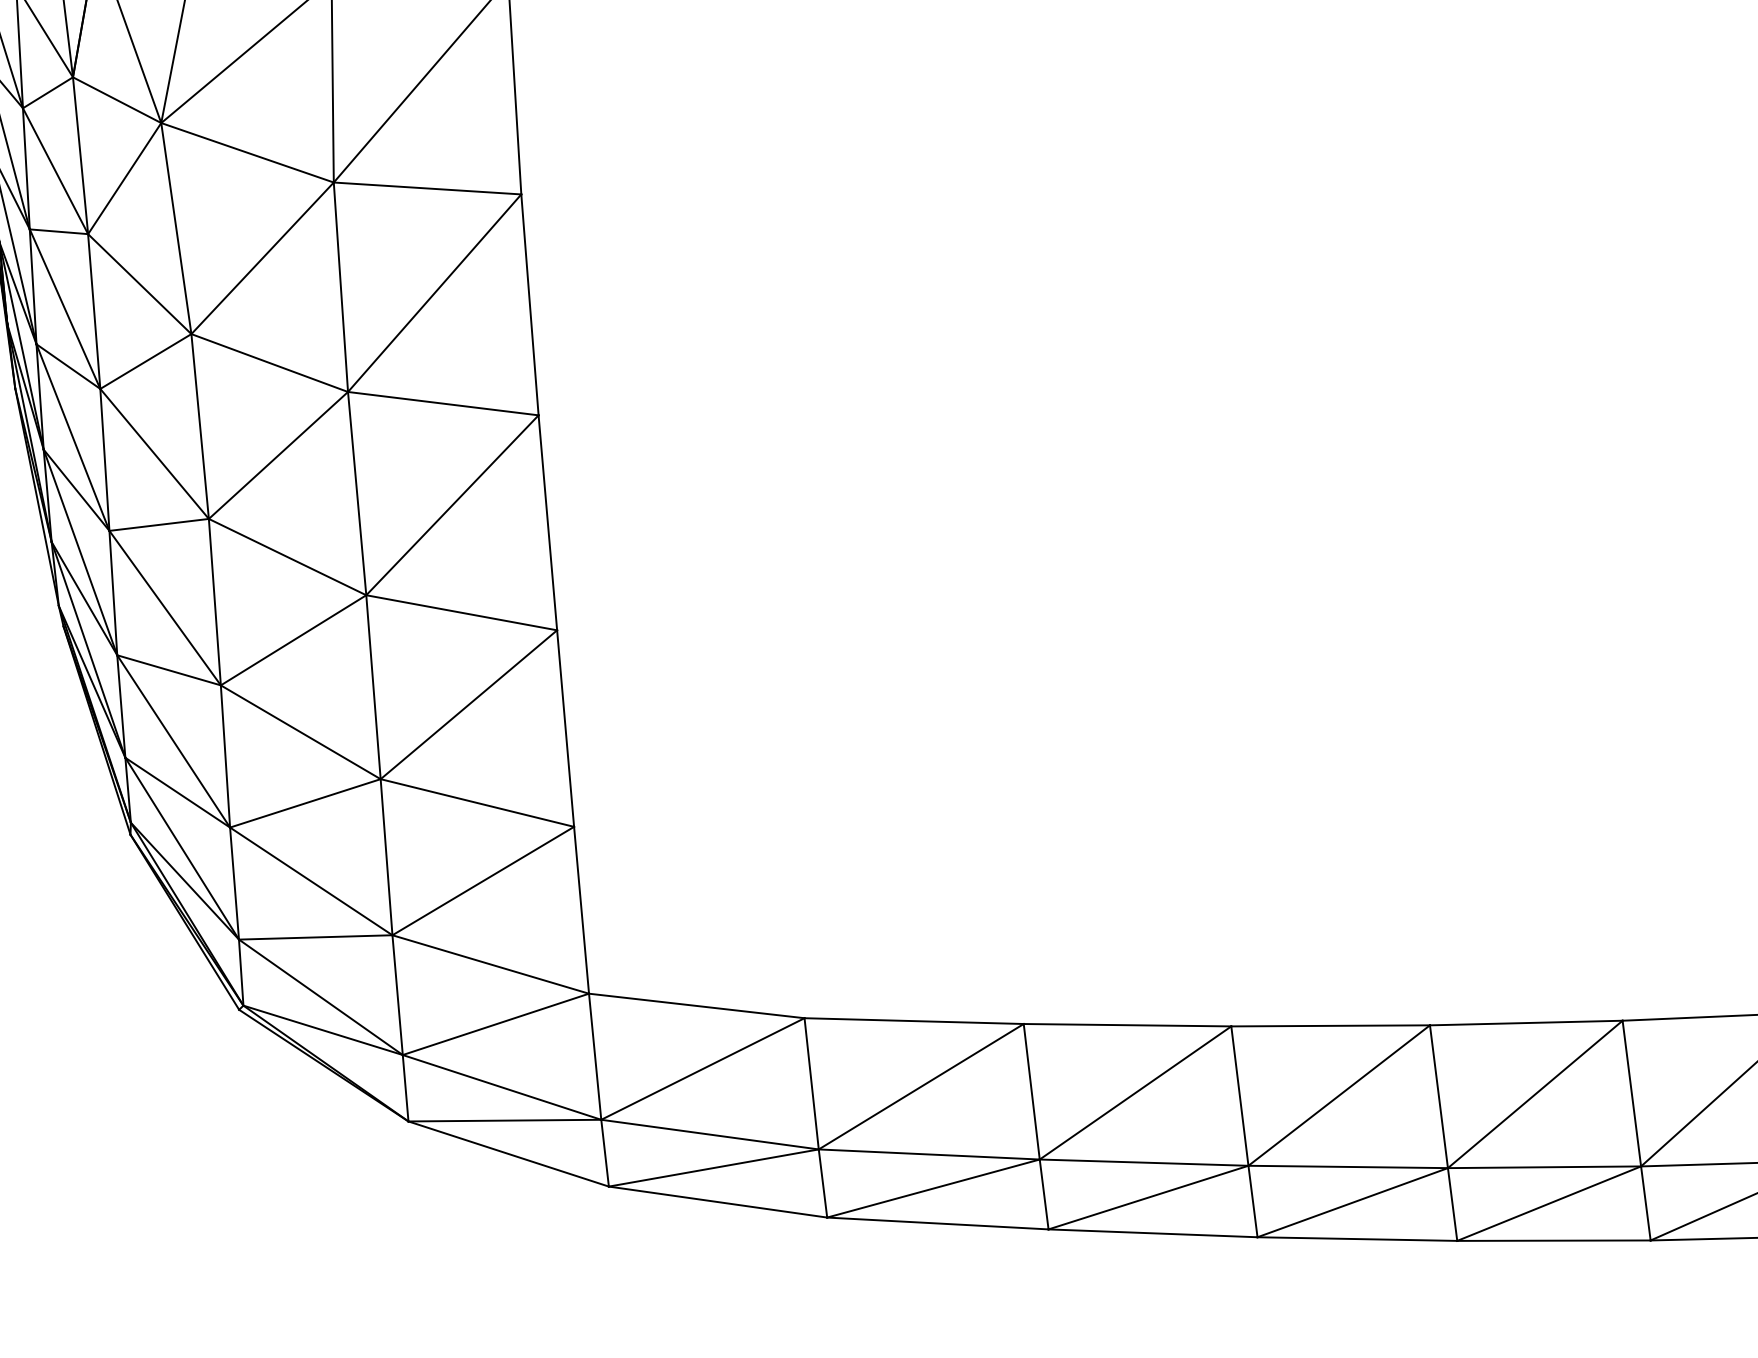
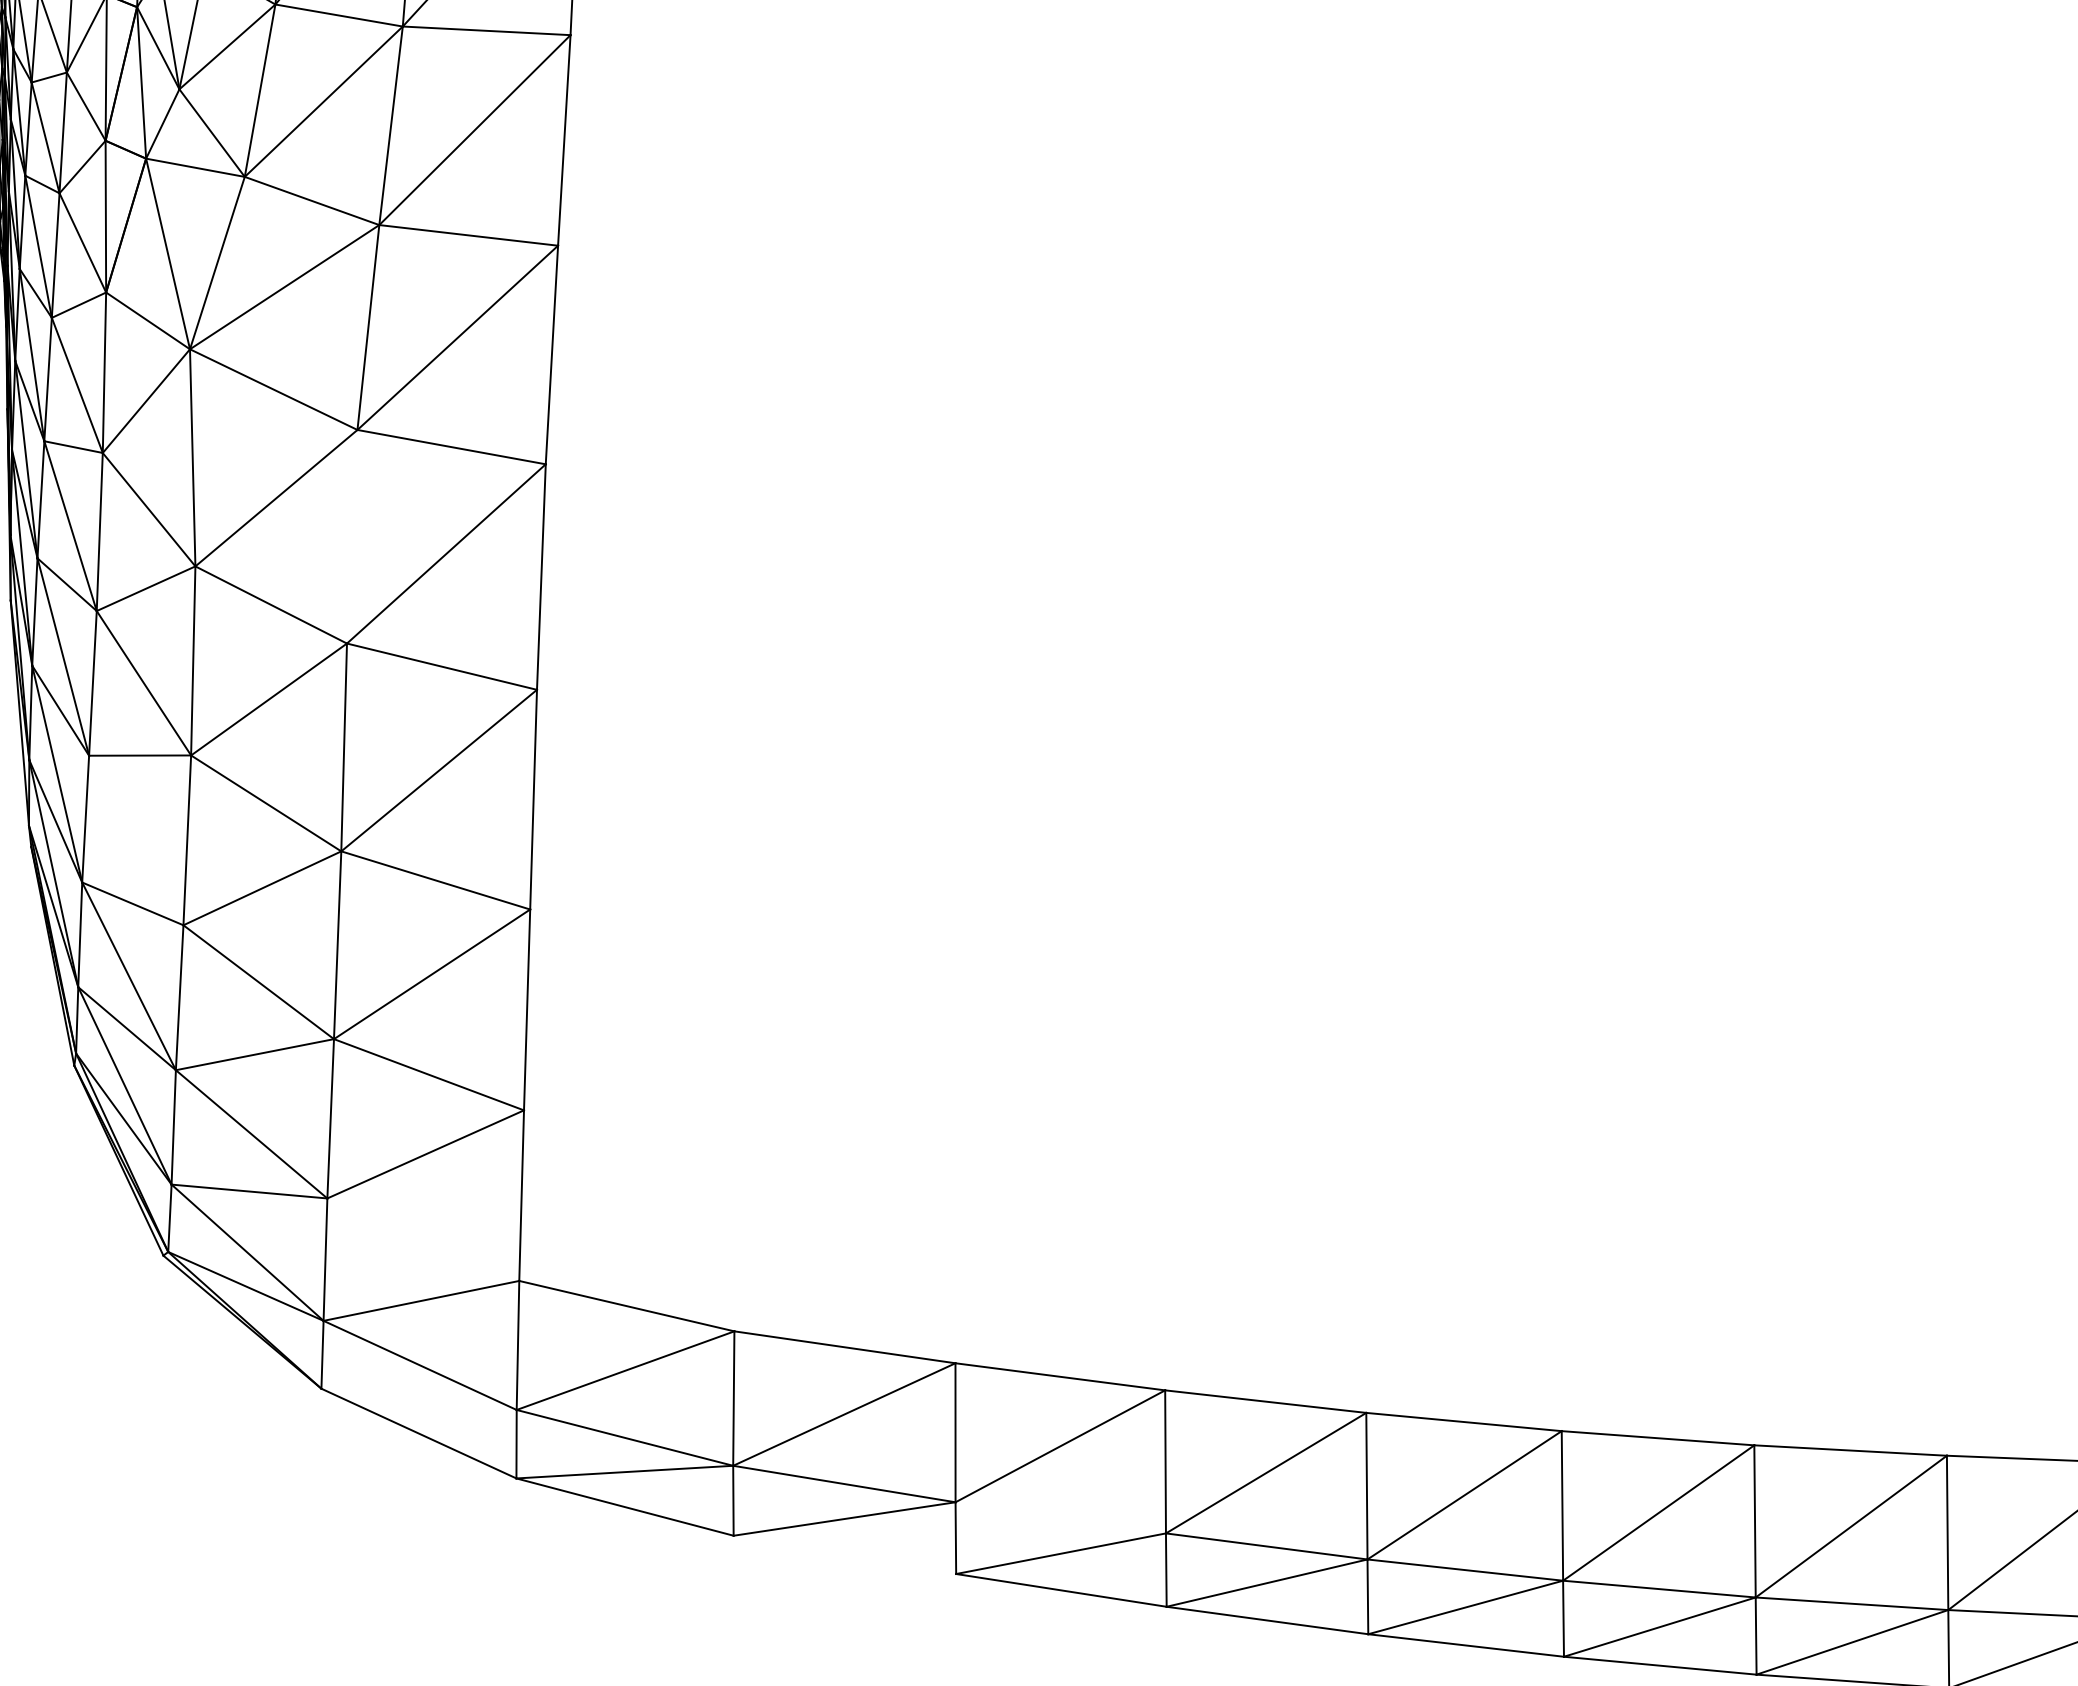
line: (340, 287) -> (351, 536), removed
line: (165, 608) -> (136, 840), removed
line: (490, 964) -> (423, 1239), removed
line: (504, 1119) -> (418, 1398), removed
line: (1143, 1162) -> (1060, 1517), removed
line: (937, 1223) -> (844, 1554), removed

